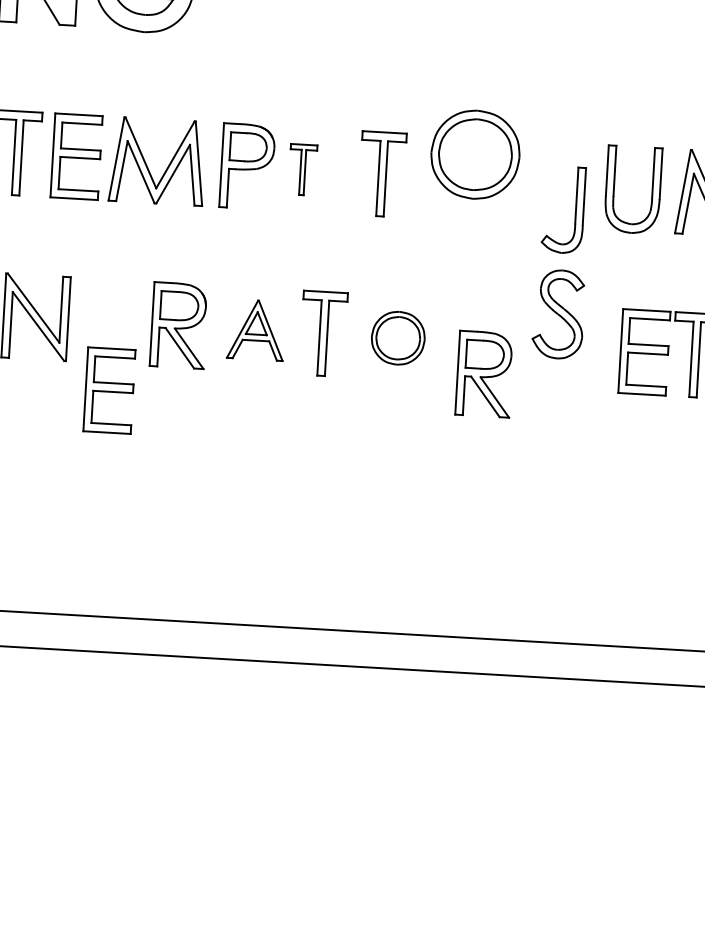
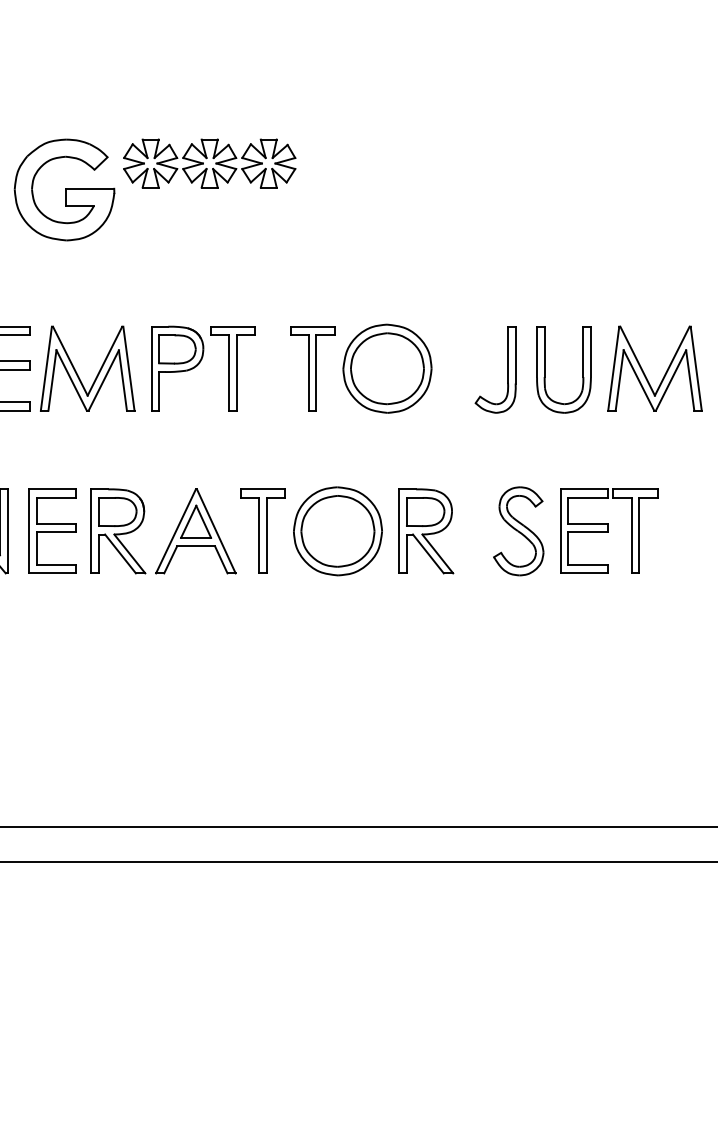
part: (475, 154) -> (387, 368), moved
part: (302, 169) -> (232, 368), size x1.67
part: (575, 210) -> (507, 369), moved
part: (558, 314) -> (518, 531), moved
part: (256, 330) -> (195, 531), size x1.43
part: (397, 338) -> (337, 531), size x1.67
part: (484, 374) -> (426, 531), moved
part: (109, 389) -> (52, 530), moved

